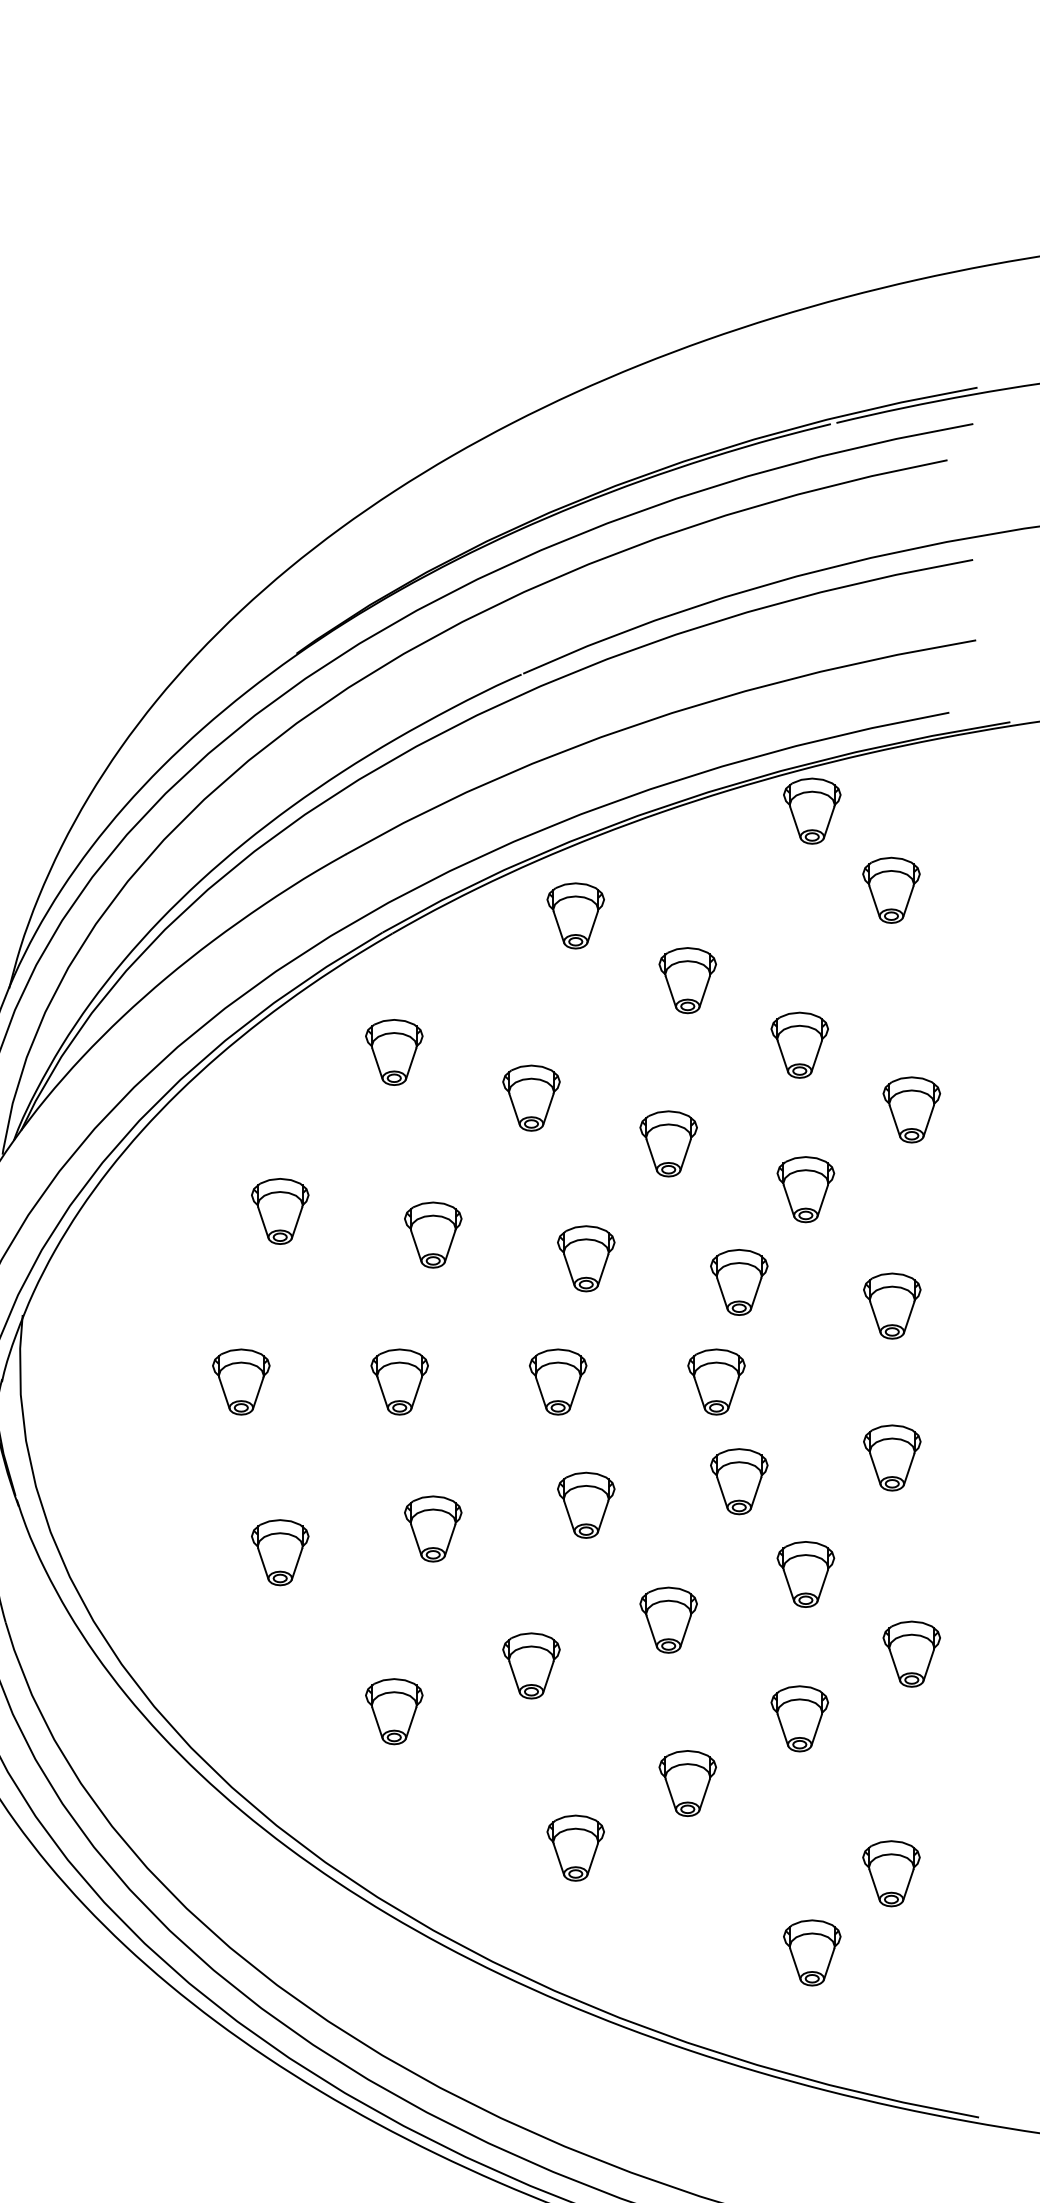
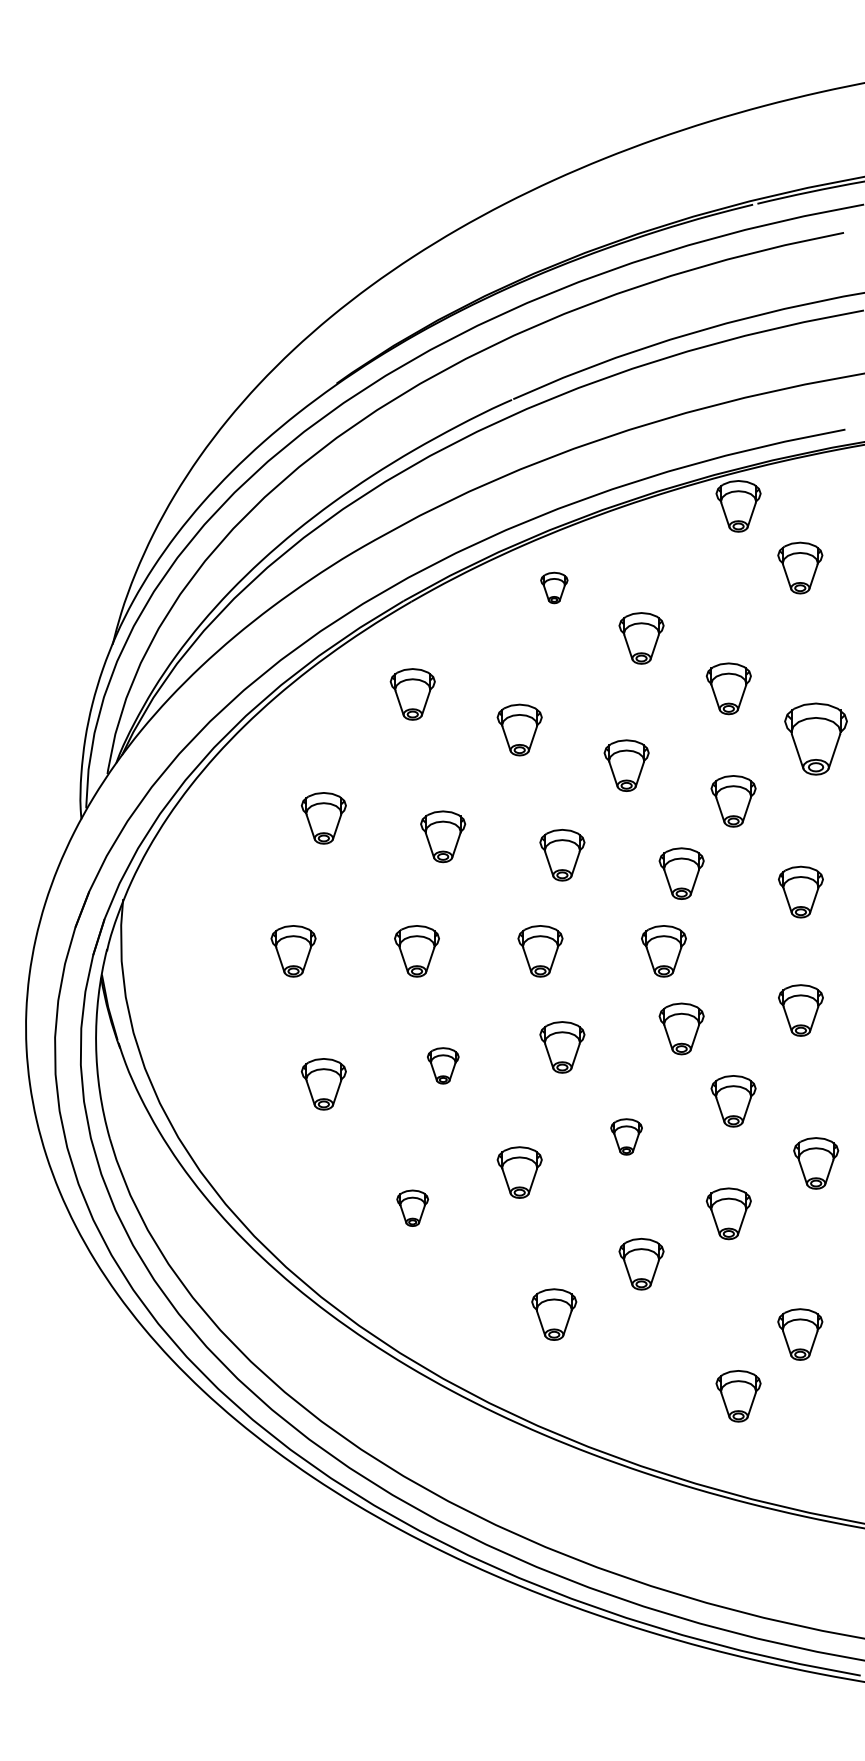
part: (576, 915) -> (554, 587), size x0.6
part: (912, 1110) -> (816, 739), size x1.4
part: (433, 1528) -> (443, 1065), size x0.7
part: (668, 1619) -> (626, 1136), size x0.7
part: (393, 1712) -> (412, 1208), size x0.7

